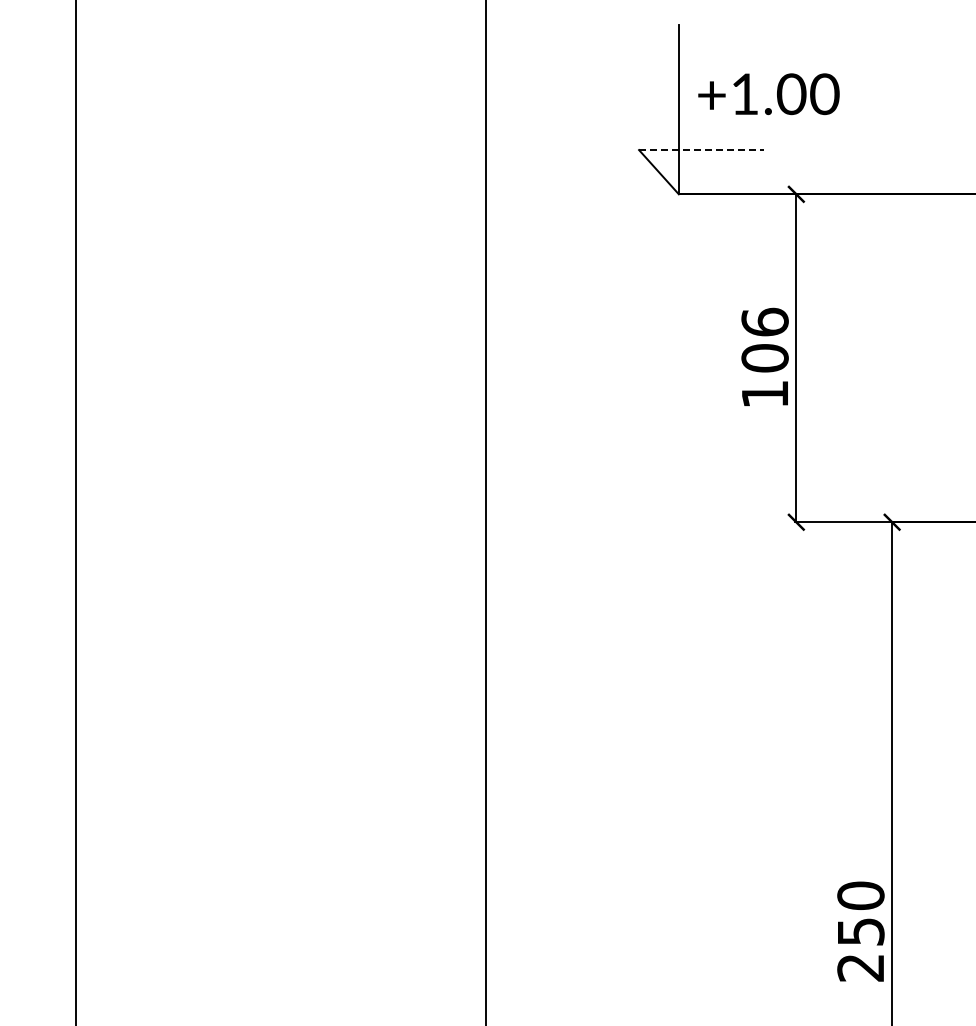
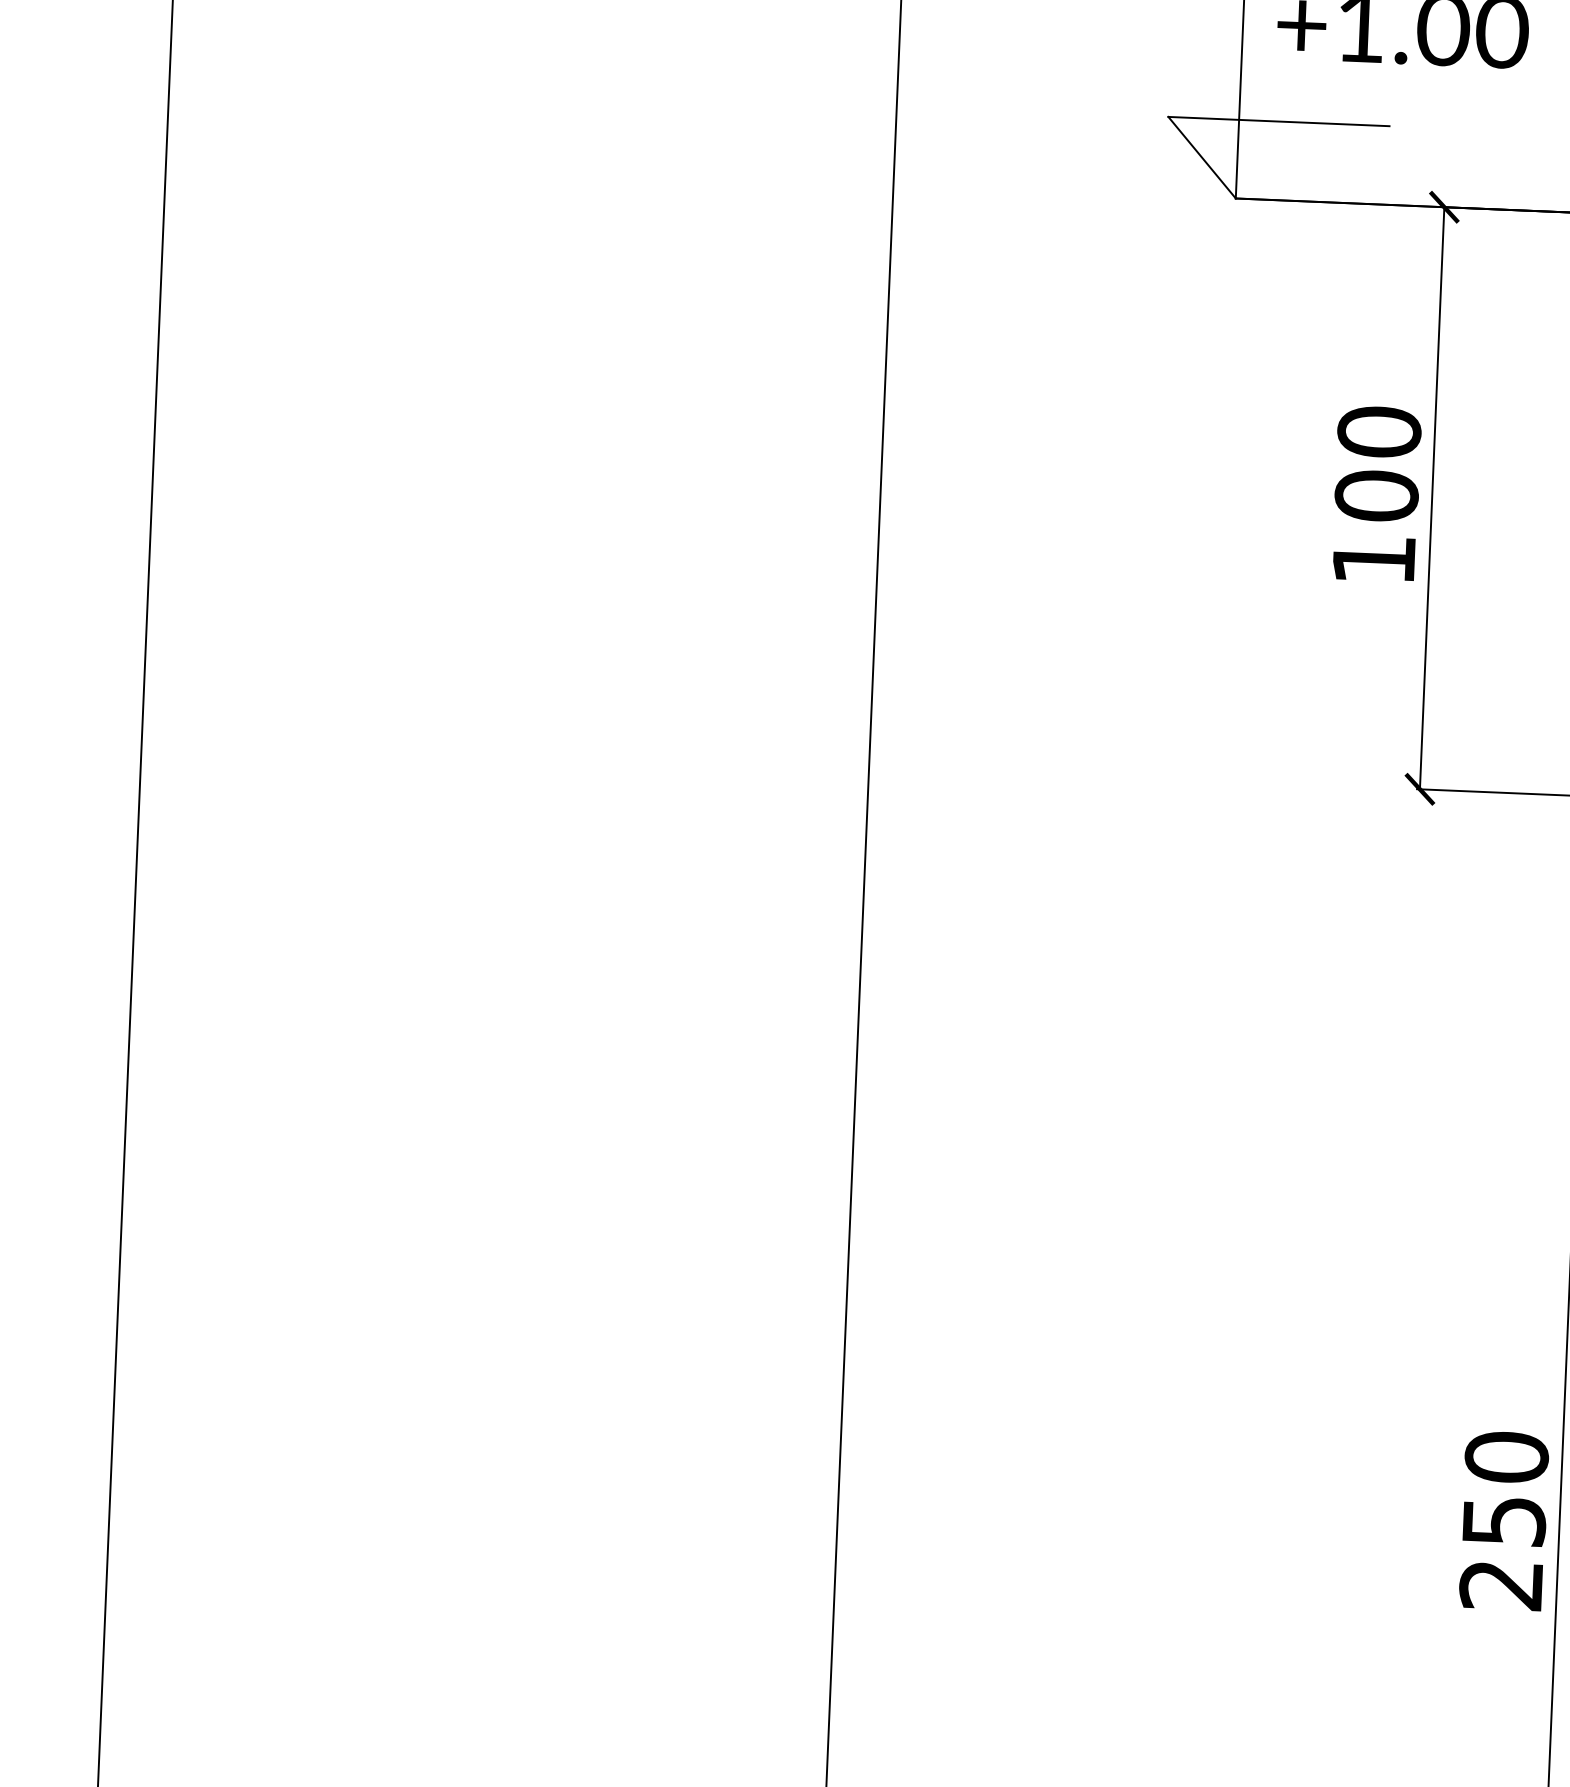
line: (701, 150) -> (1279, 122), dashed -> solid
text: (764, 321) -> (1378, 430), 106 -> 100

